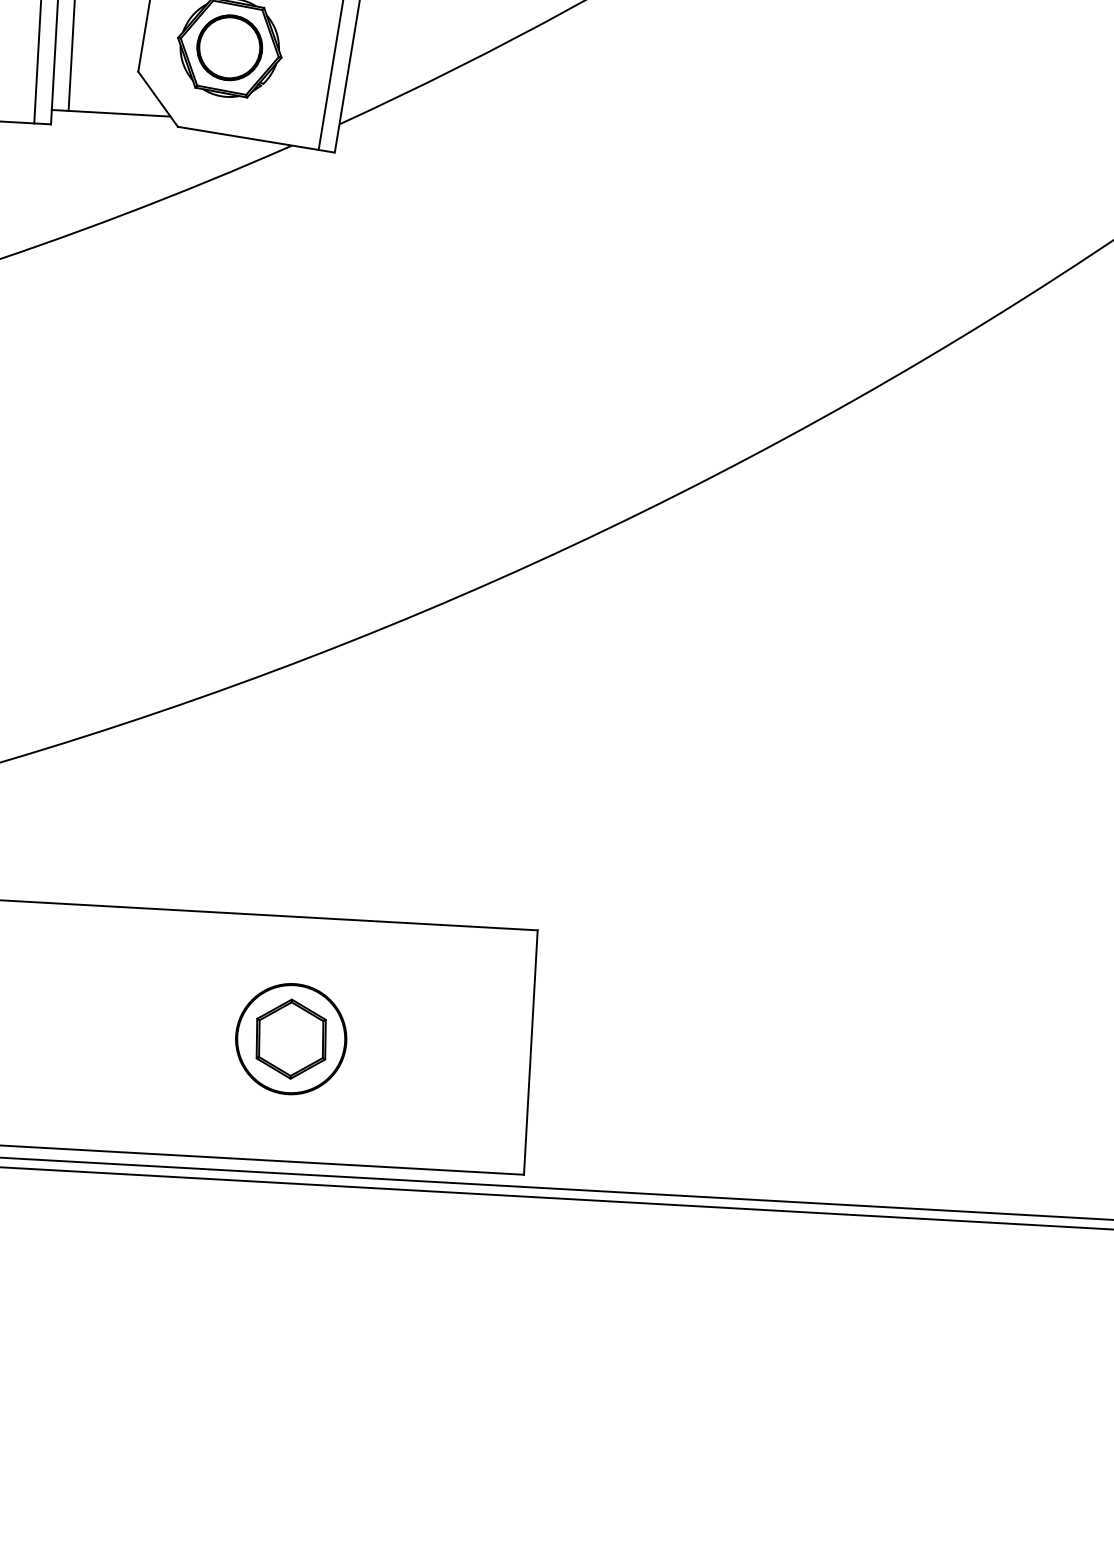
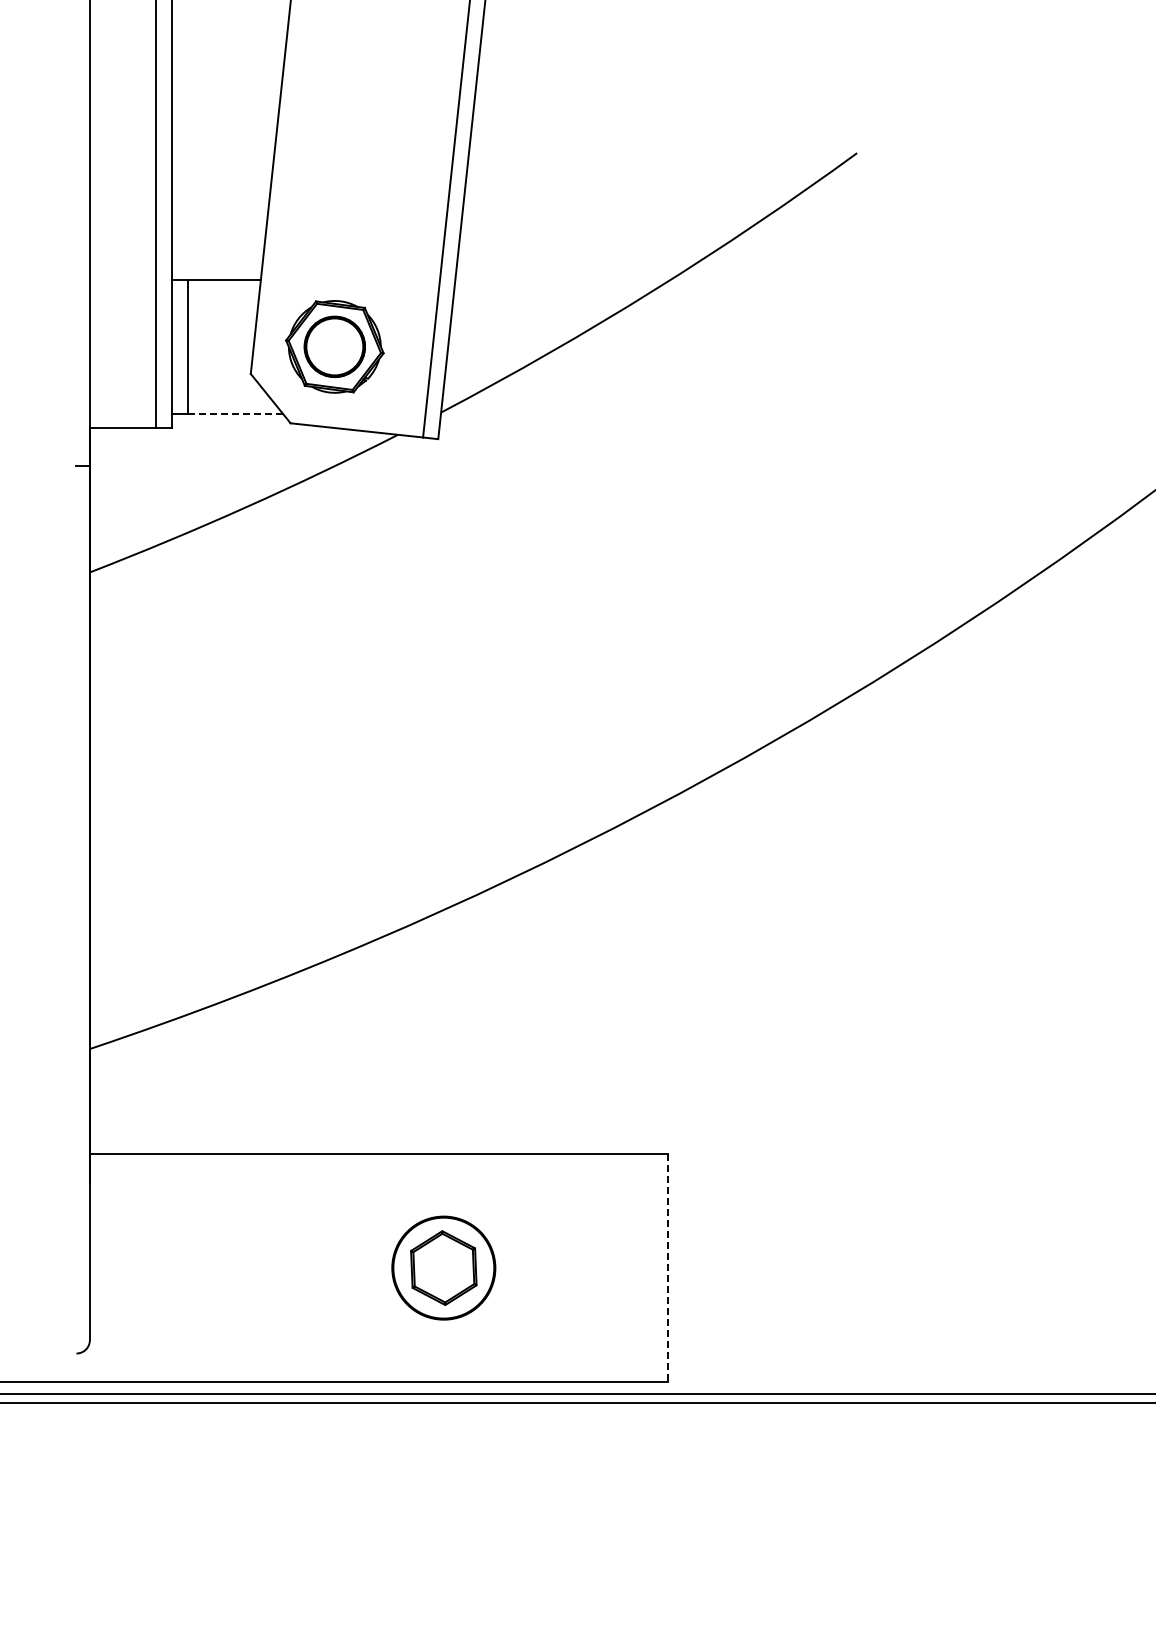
line: (119, 114) -> (235, 414), solid -> dashed
line: (530, 1052) -> (667, 1268), solid -> dashed

